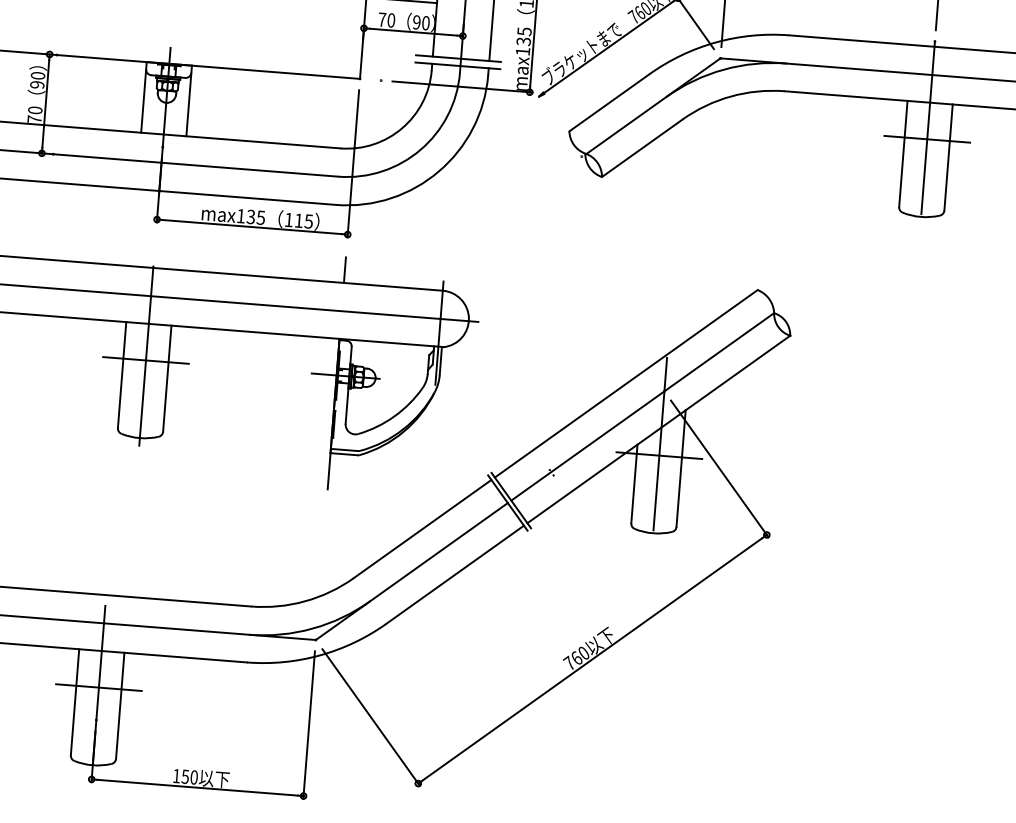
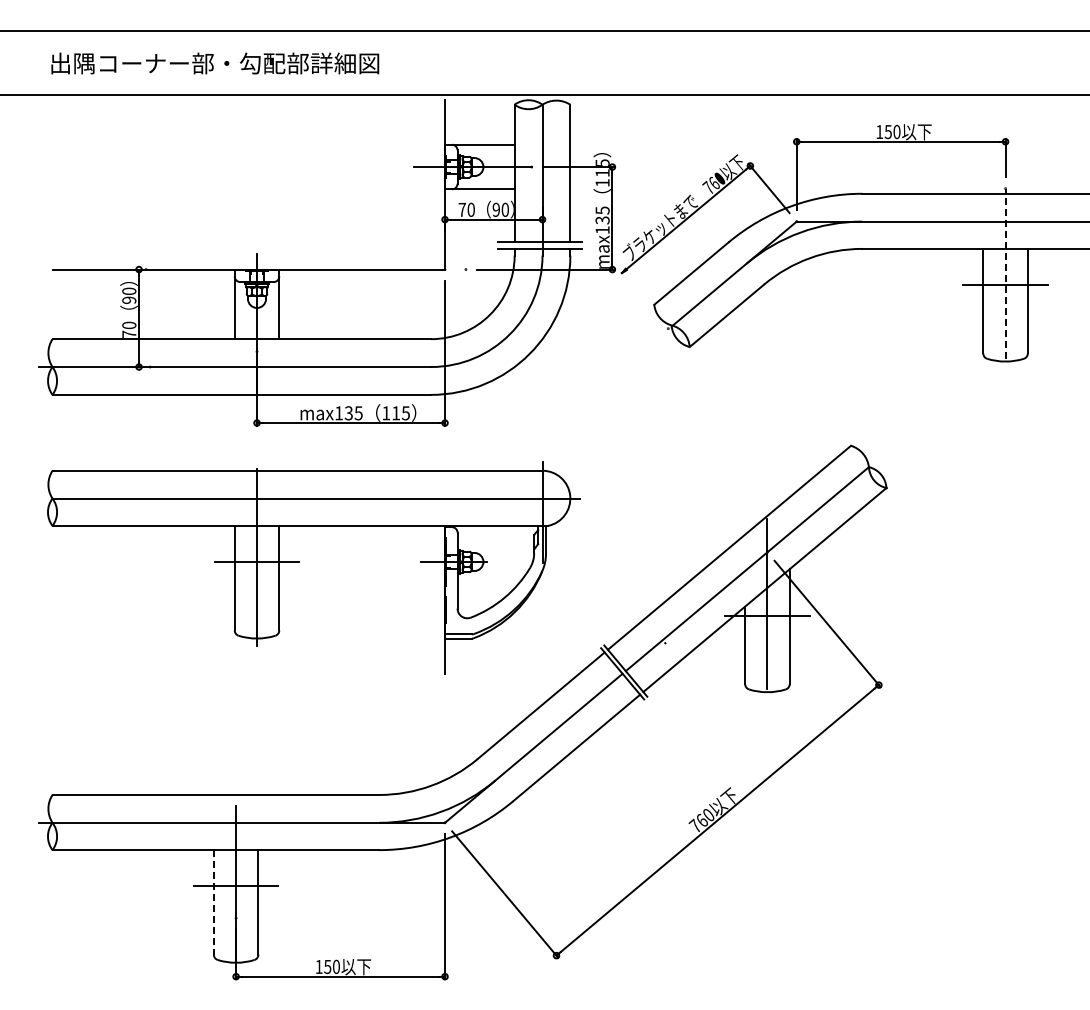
line: (928, 127) -> (1005, 273), solid -> dashed
line: (345, 269) -> (445, 457), removed
line: (74, 702) -> (213, 902), solid -> dashed

